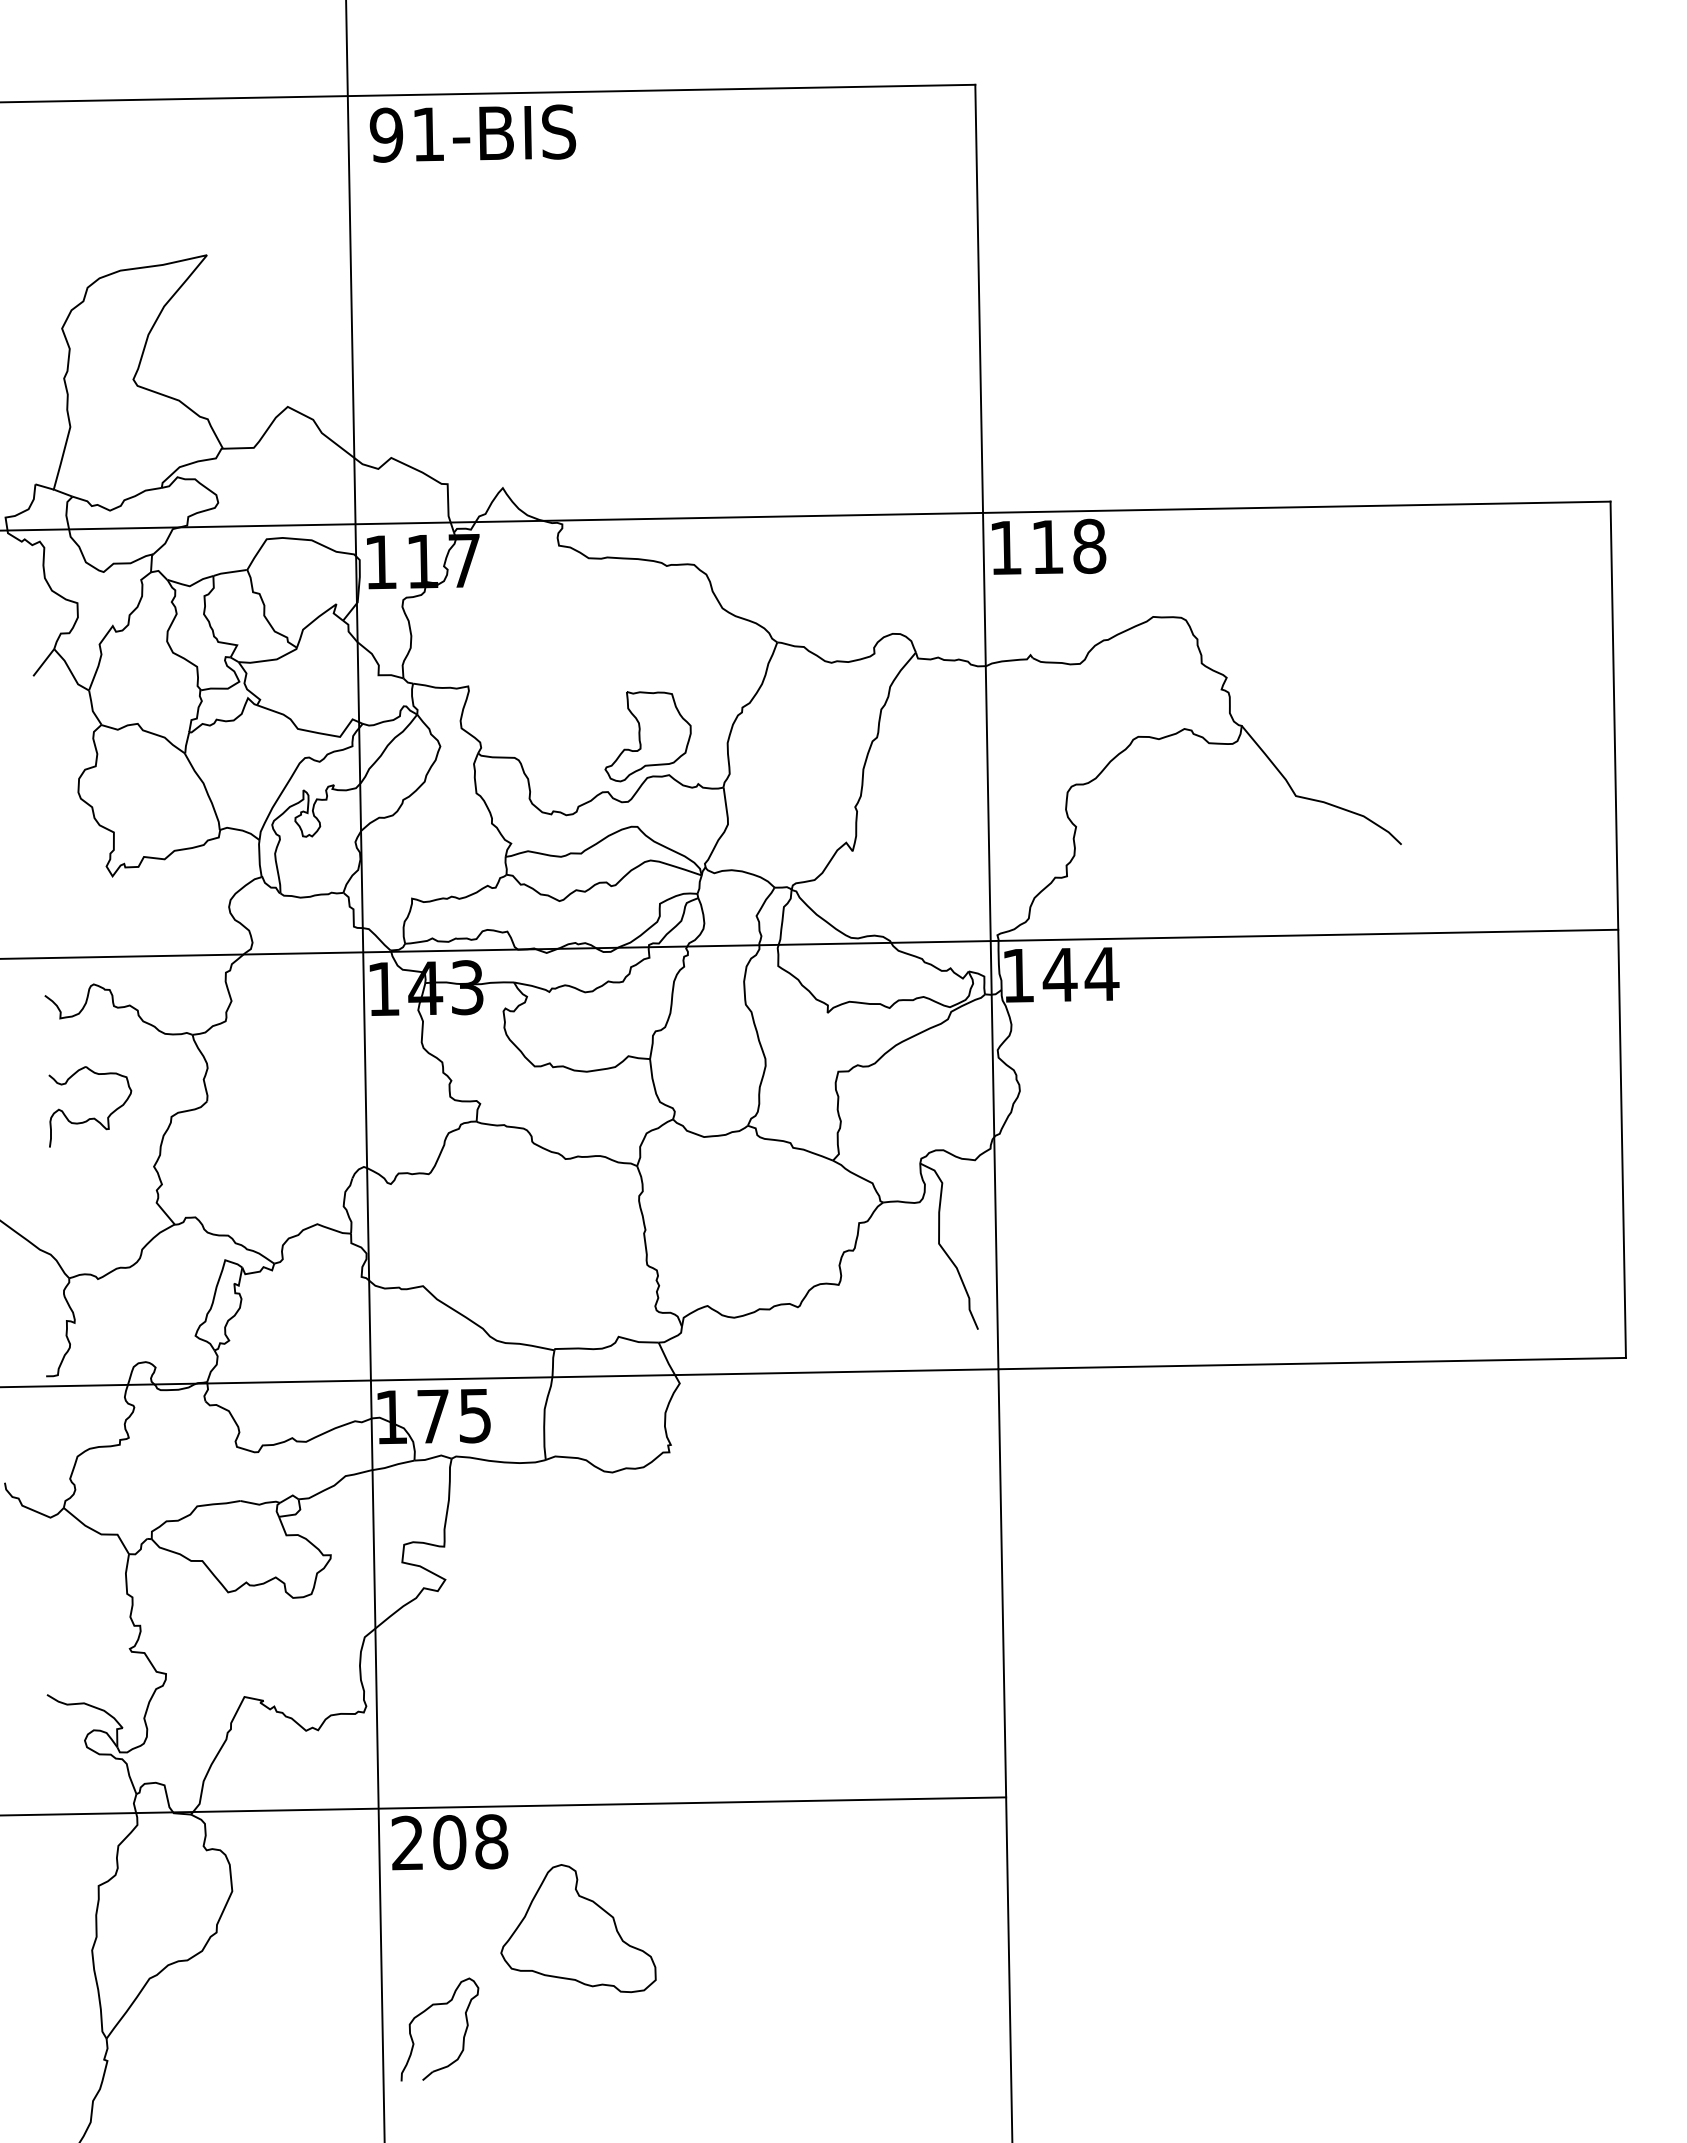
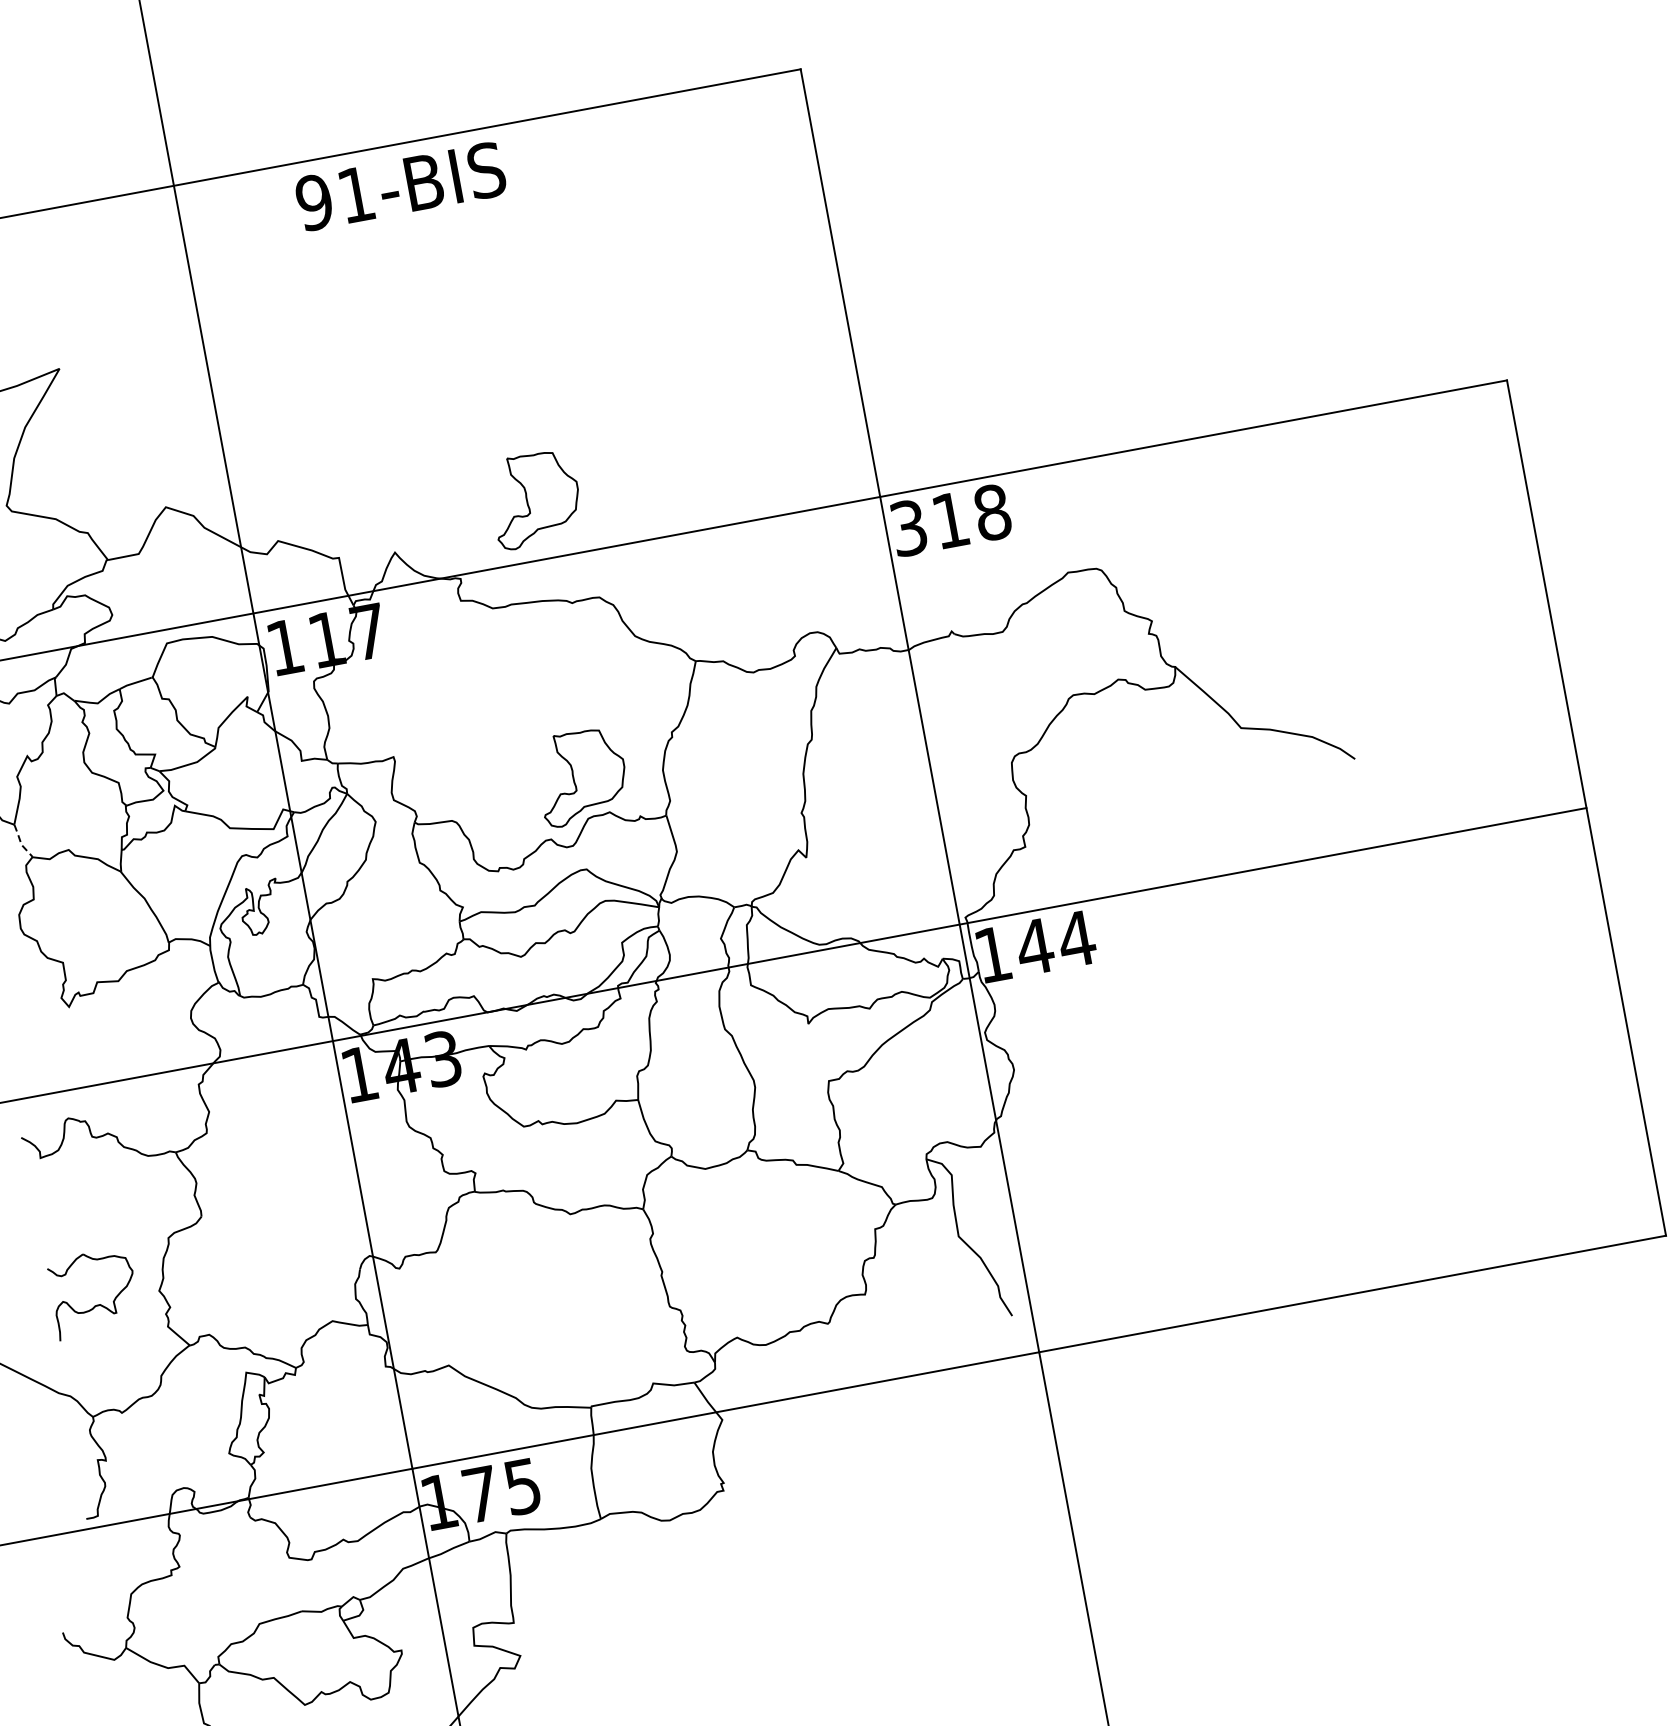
text: (472, 133) -> (400, 186), moved
part: (647, 459) -> (535, 499), added
text: (1005, 547) -> (908, 527), 118 -> 318
line: (92, 709) -> (20, 843), solid -> dashed
part: (92, 1117) -> (98, 1304), moved

